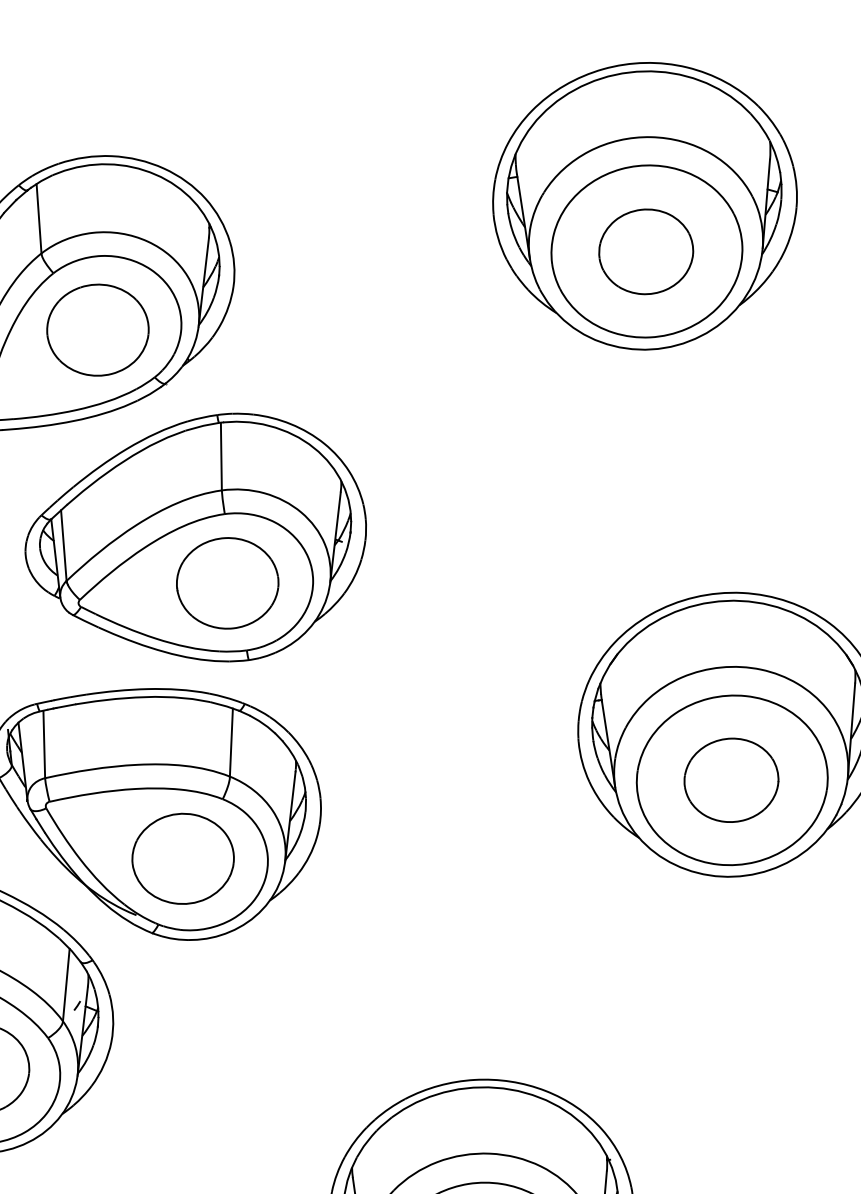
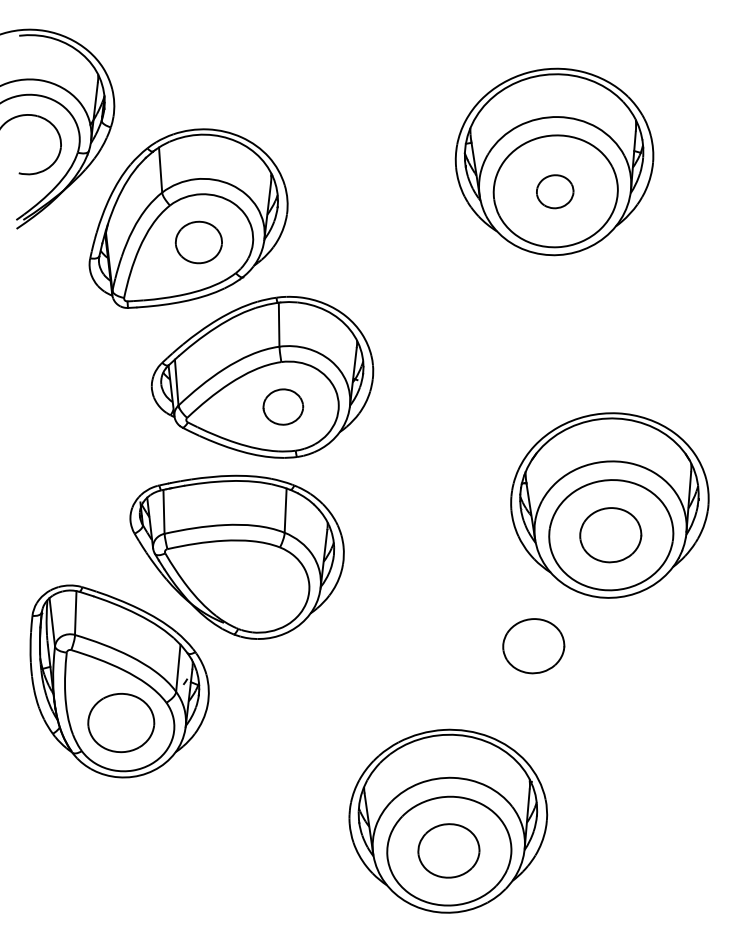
part: (644, 251) -> (554, 191), size x0.6
part: (97, 330) -> (198, 242), size x0.7
part: (228, 582) -> (283, 406), size x0.6
part: (183, 859) -> (254, 586), removed
part: (612, 951) -> (533, 646), added

